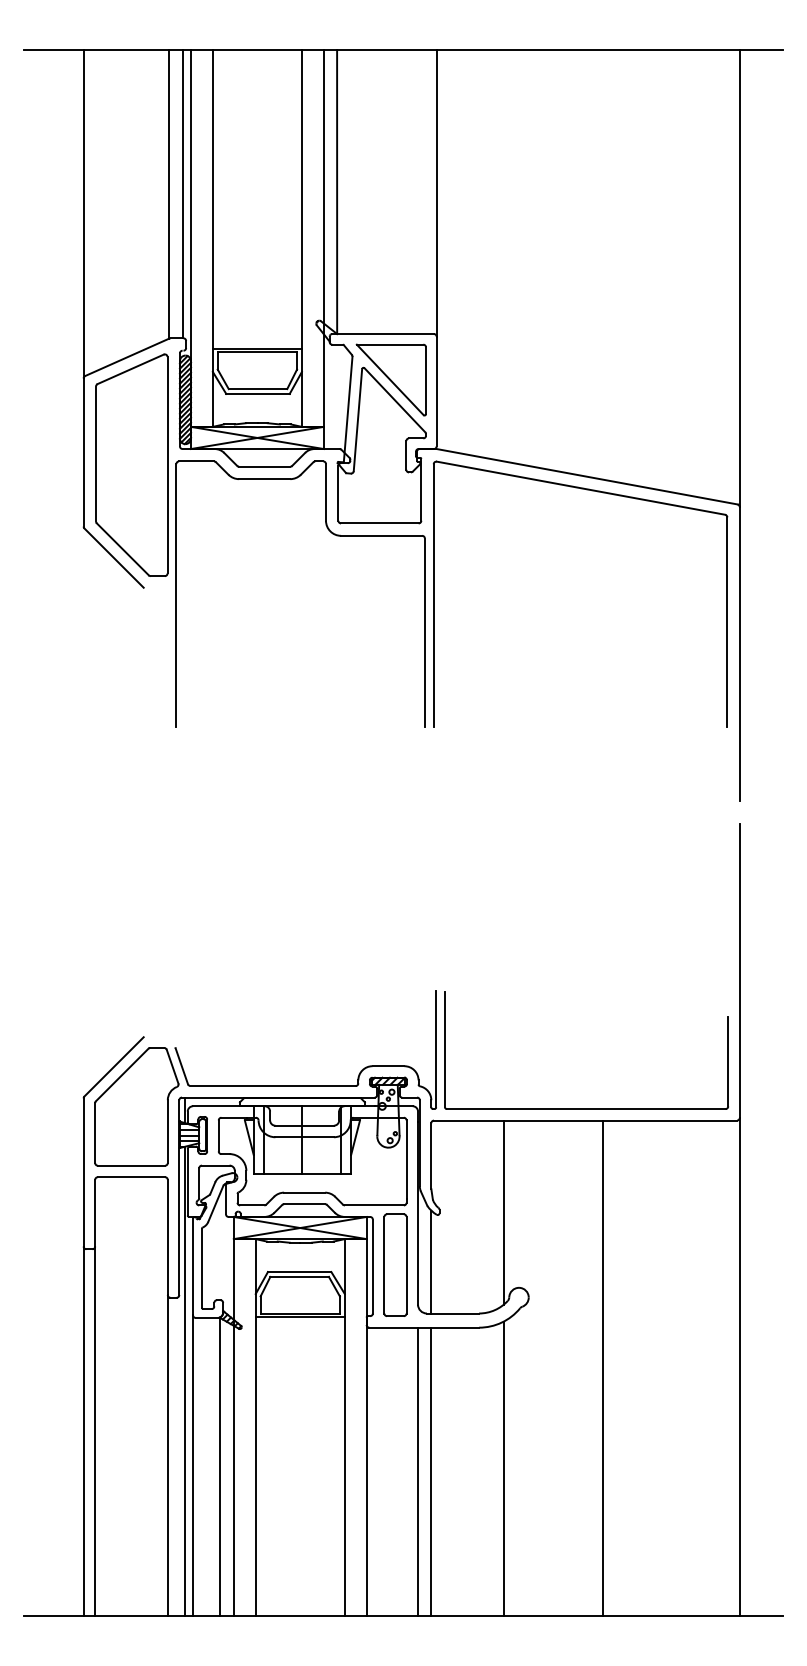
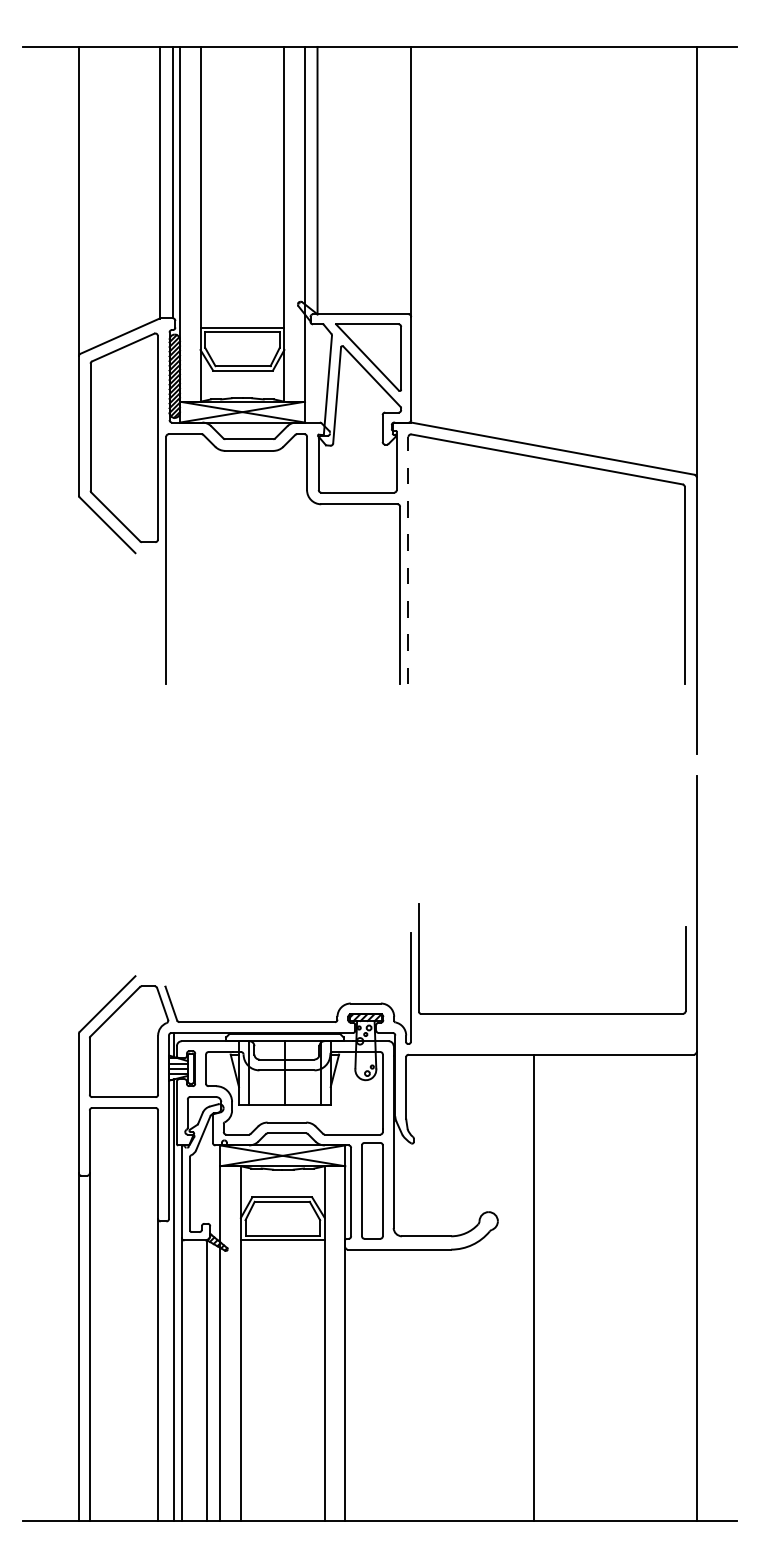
line: (433, 595) -> (408, 560), solid -> dashed
part: (586, 1108) -> (552, 1013), moved
line: (503, 1212) -> (474, 1141), removed
line: (431, 1261) -> (406, 1187), removed
line: (602, 1368) -> (533, 1288), moved
line: (503, 1468) -> (474, 1382), removed
line: (418, 1471) -> (394, 1385), removed
line: (431, 1471) -> (406, 1385), removed

